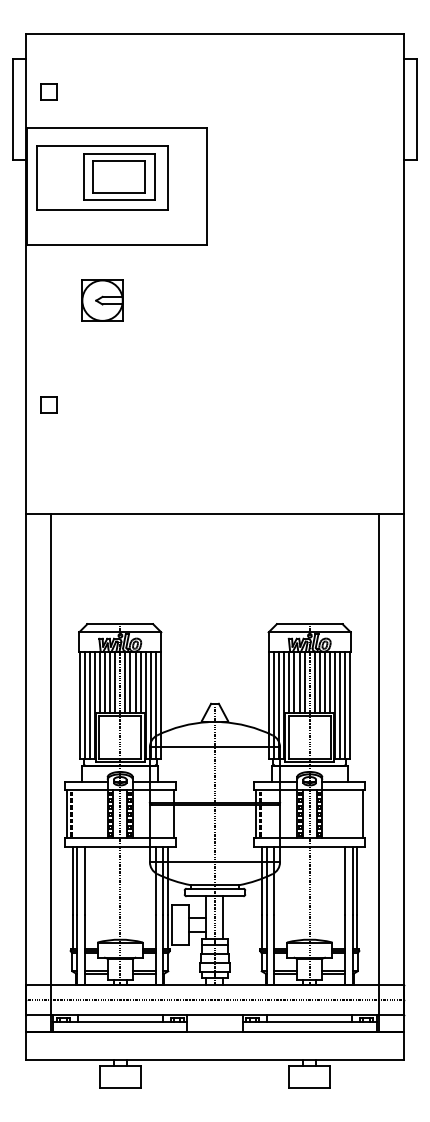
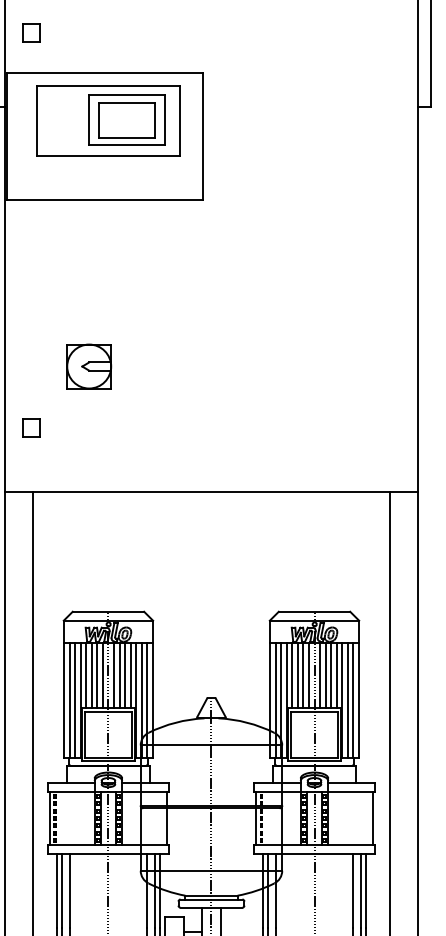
part: (102, 177) -> (108, 120), moved
part: (102, 300) -> (89, 366), moved
part: (48, 404) -> (30, 427), moved

